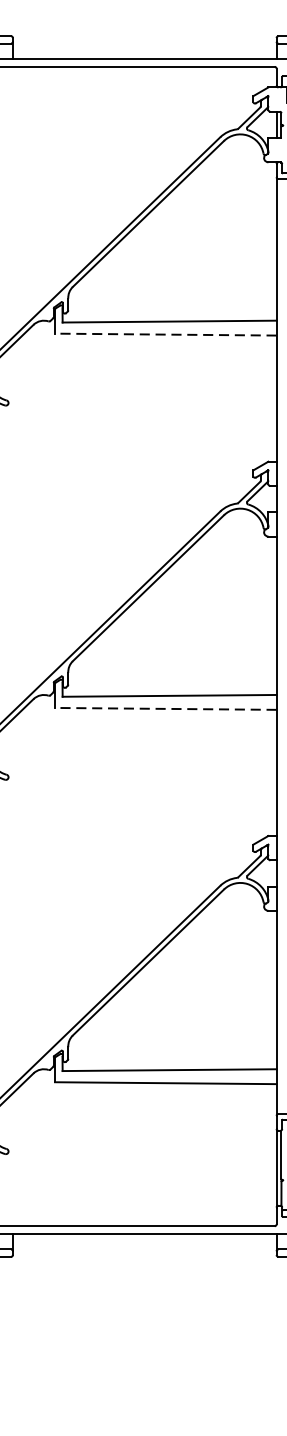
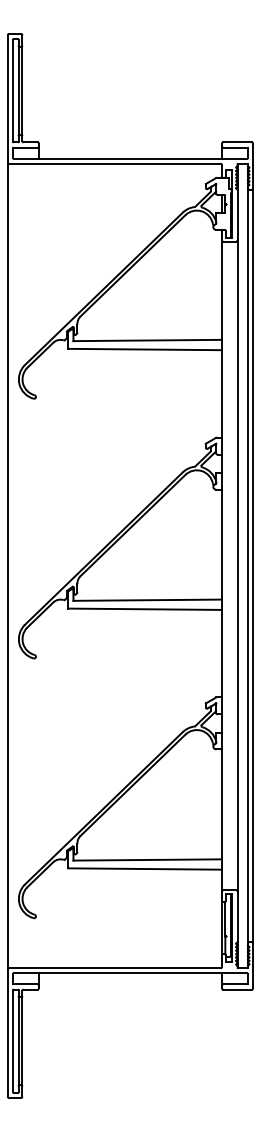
line: (166, 334) -> (145, 349), dashed -> solid
line: (166, 709) -> (145, 609), dashed -> solid

